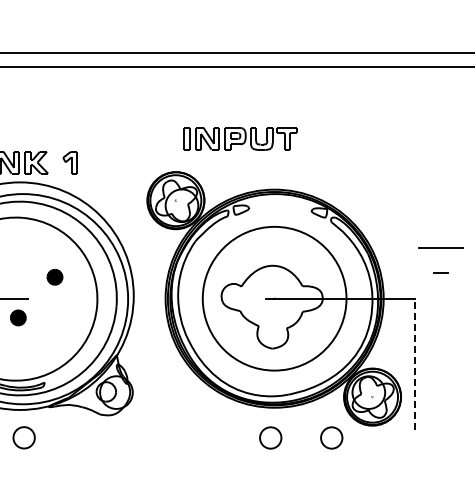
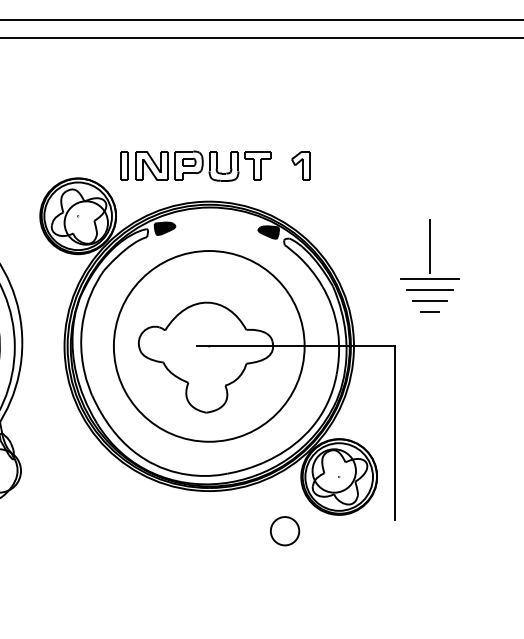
part: (240, 138) -> (195, 165), moved
part: (343, 162) -> (300, 165), added
fill: (241, 209) -> (165, 227), added
fill: (319, 212) -> (268, 231), added
line: (441, 223) -> (430, 246), added
line: (440, 256) -> (429, 290), added
line: (440, 264) -> (429, 300), added
line: (414, 364) -> (394, 433), dashed -> solid
part: (270, 437) -> (203, 530), removed

